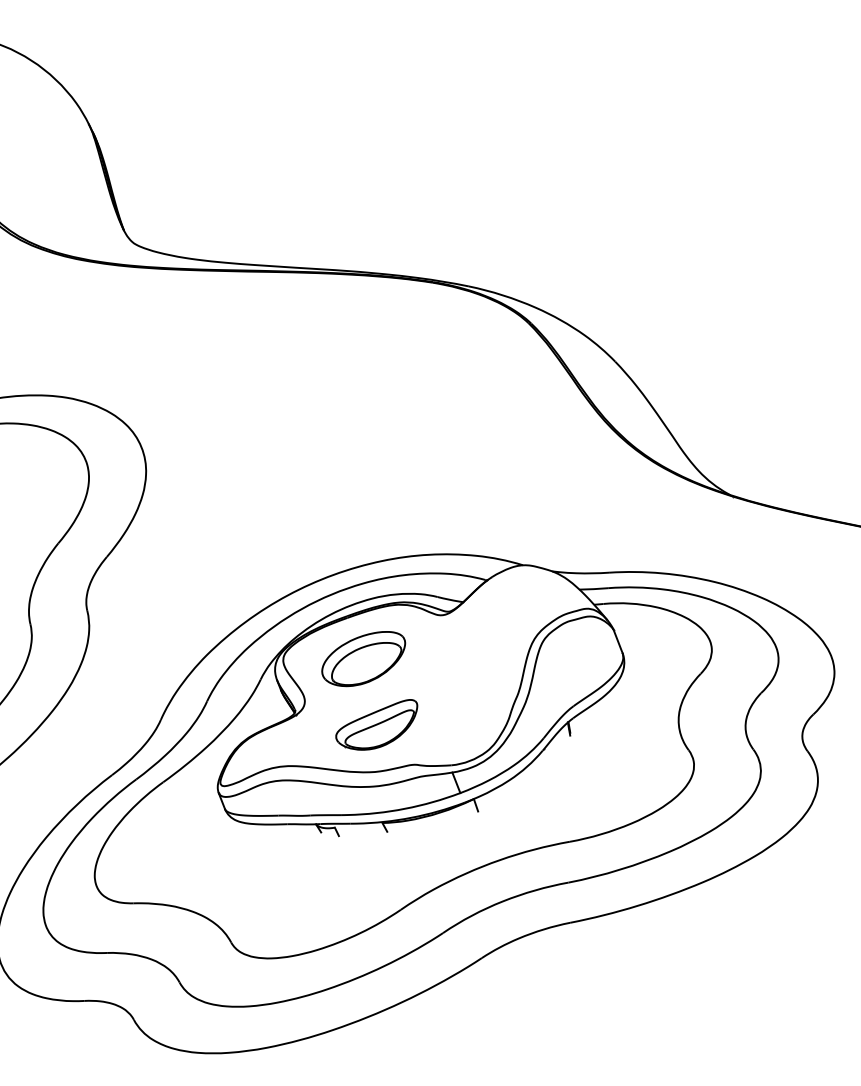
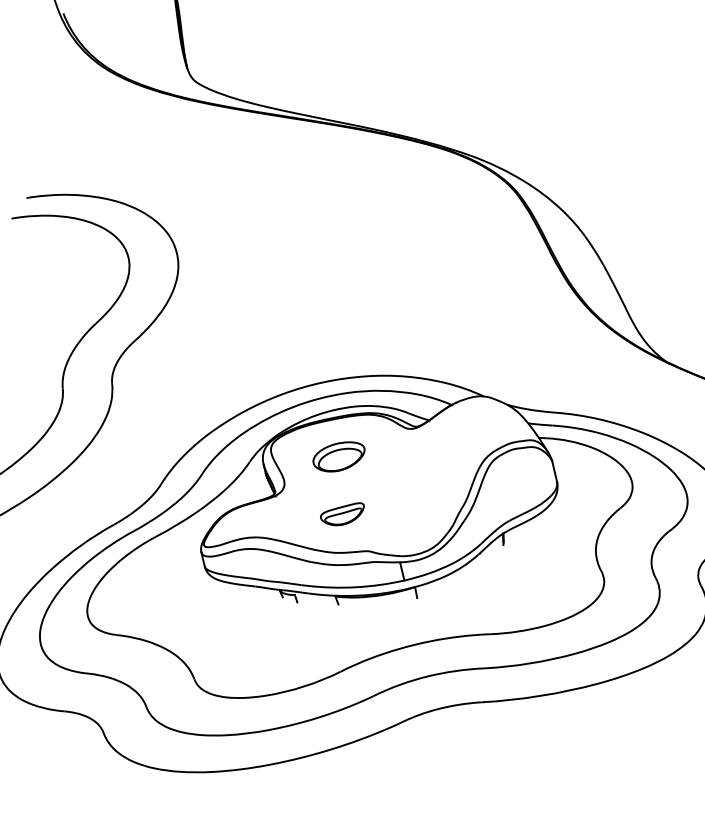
part: (363, 659) -> (338, 456), size x0.7
part: (376, 724) -> (341, 513), size x0.6

